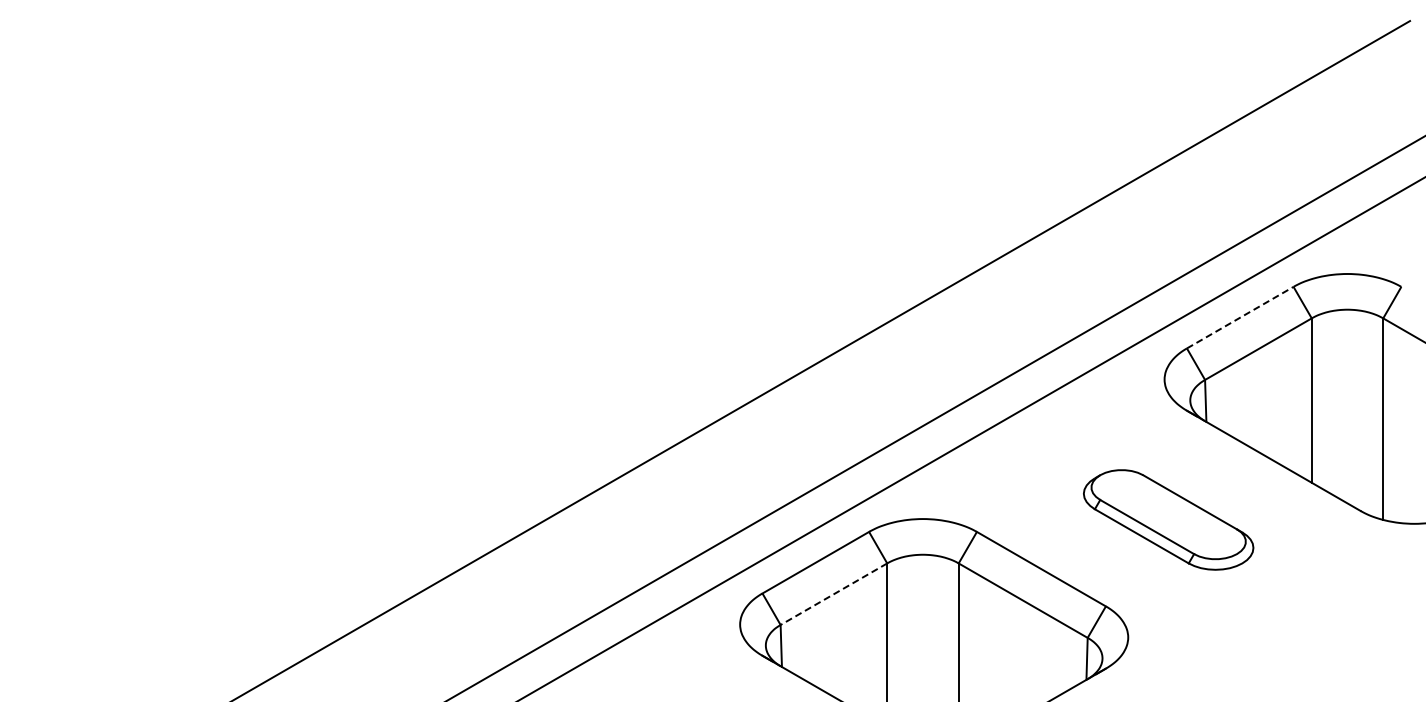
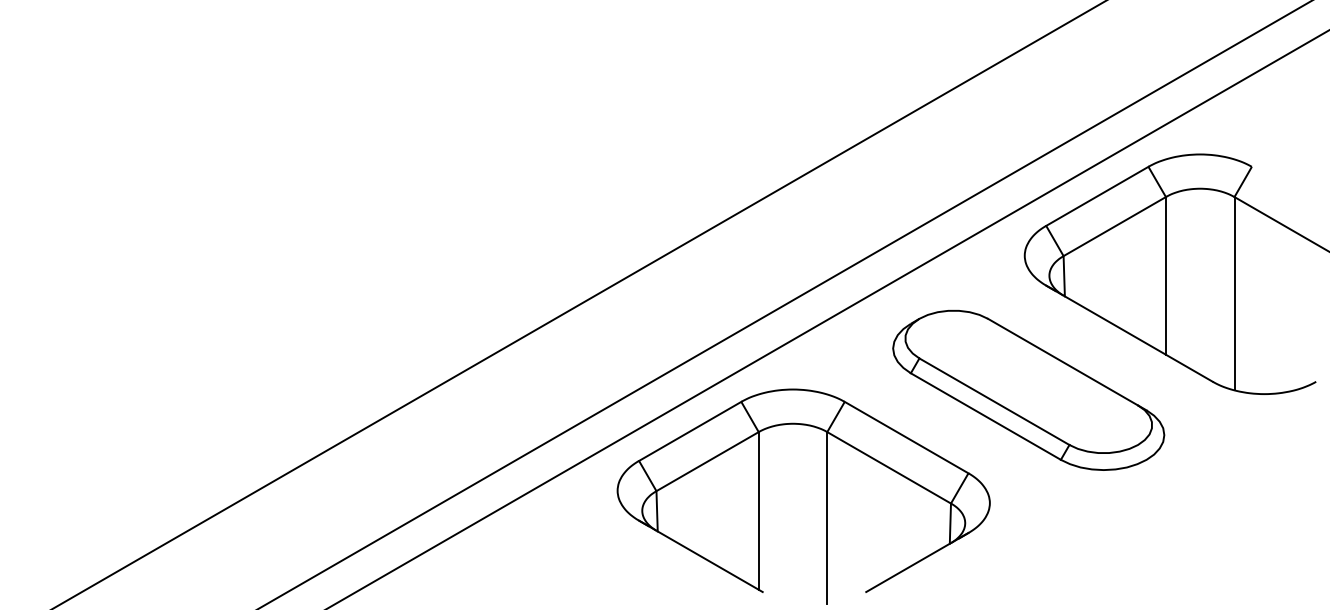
line: (1240, 317) -> (1097, 196), dashed -> solid
part: (1168, 519) -> (1028, 389), size x1.67
line: (833, 594) -> (707, 461), dashed -> solid

